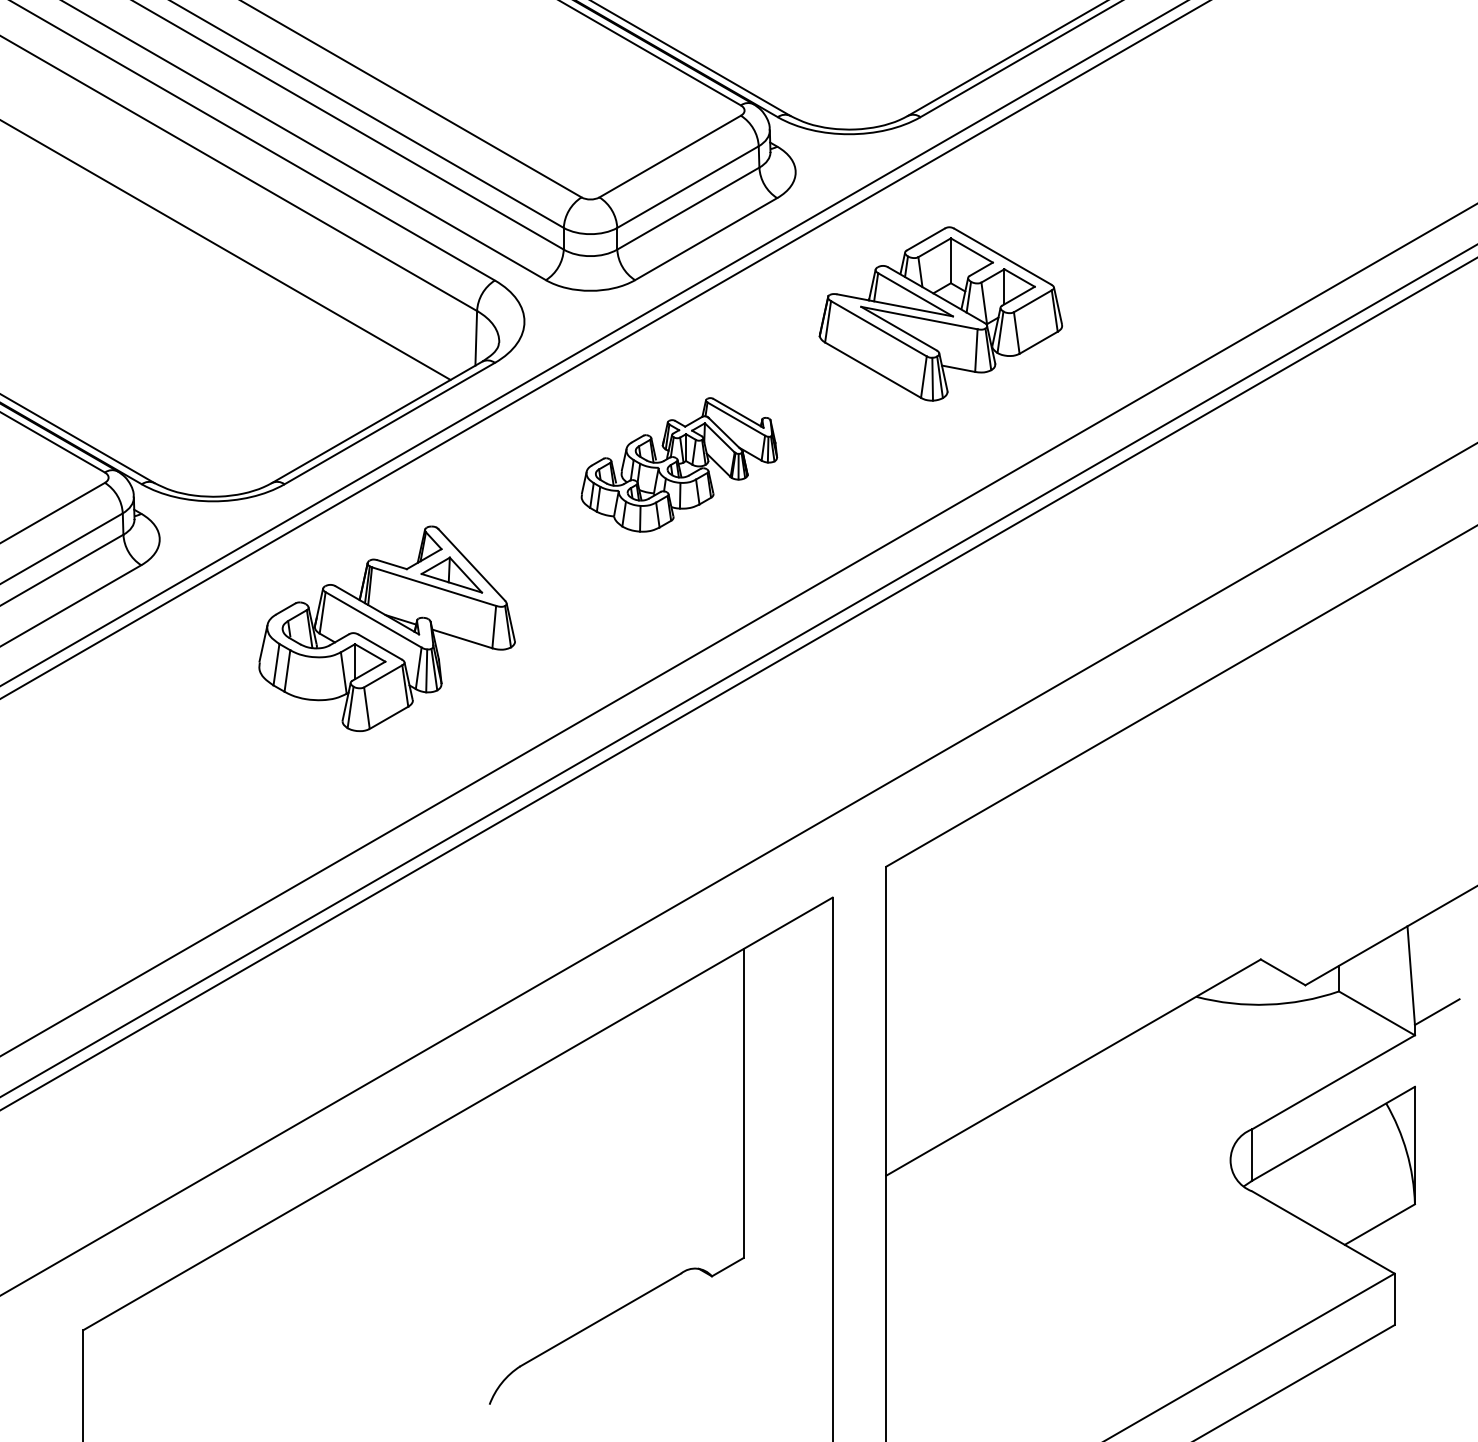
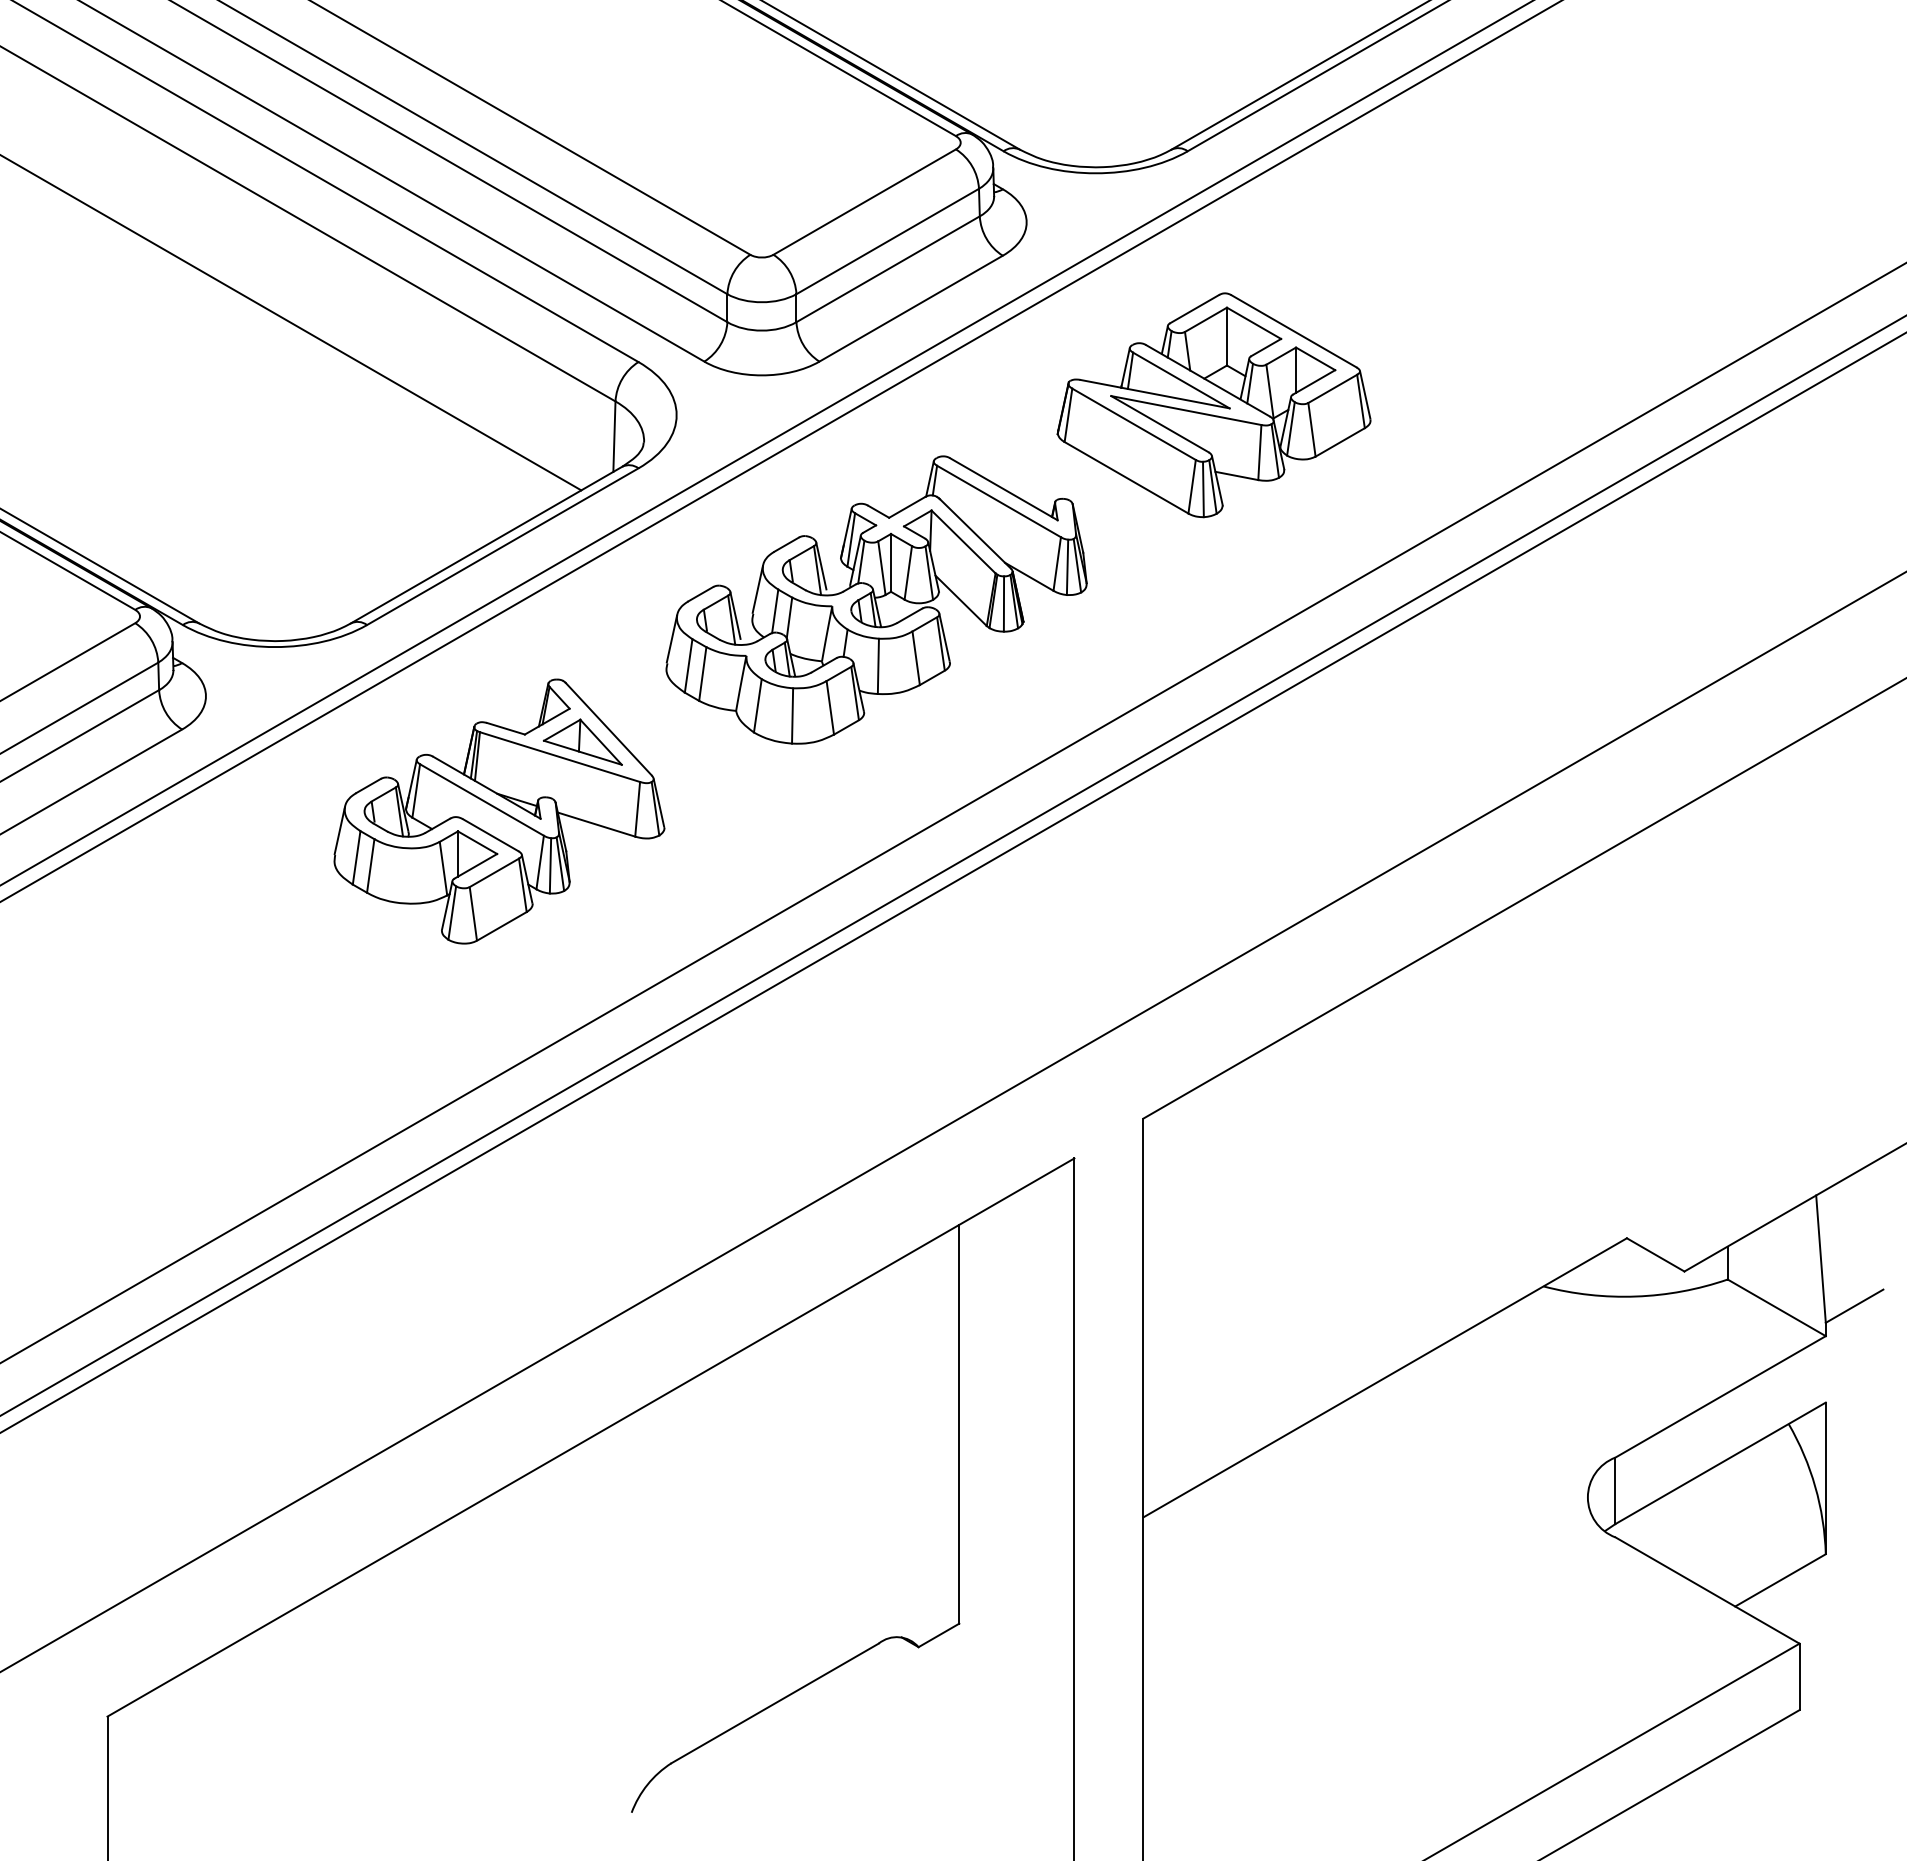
part: (679, 464) -> (876, 599), size x1.67

